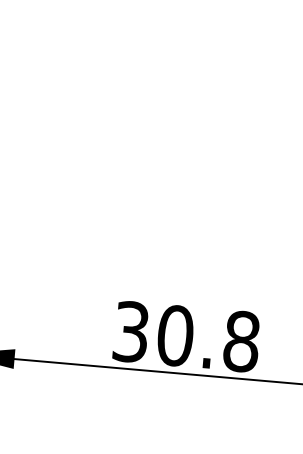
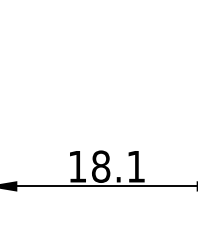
text: (185, 336) -> (106, 166), 30.8 -> 18.1

